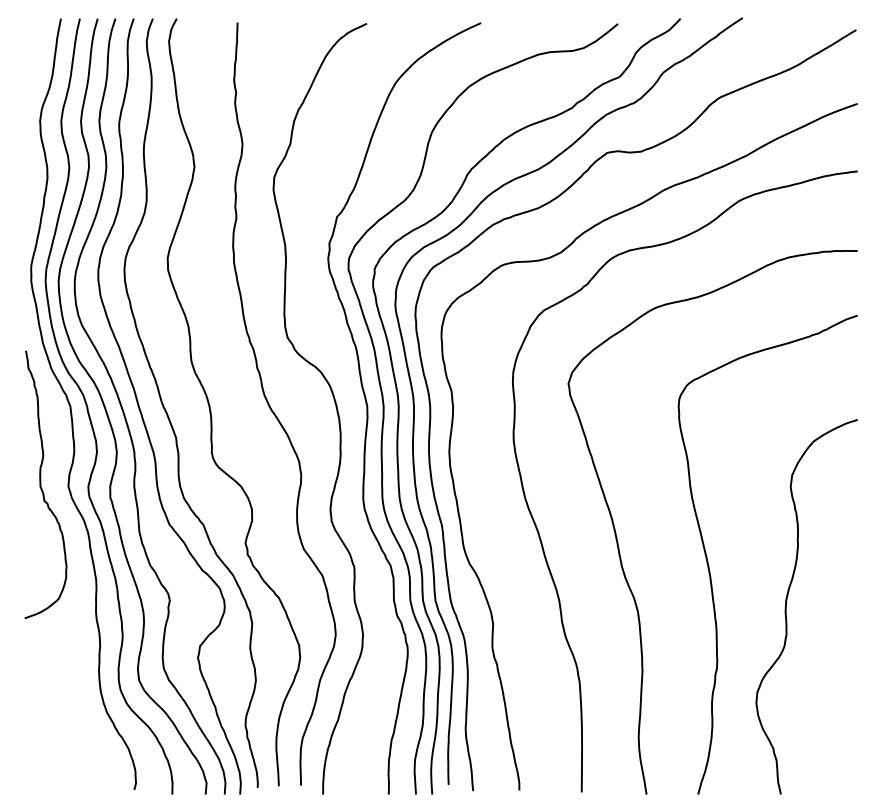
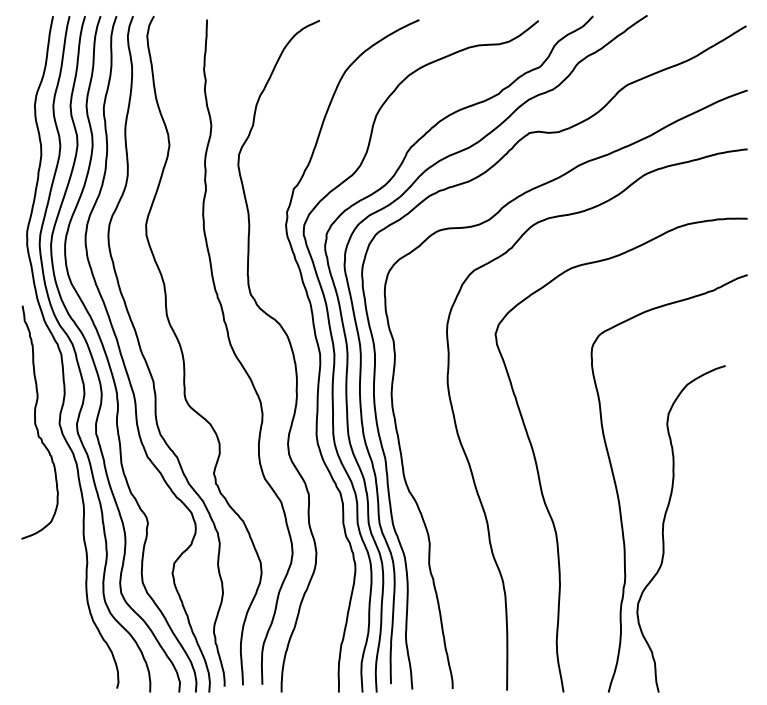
curve: (787, 602) -> (664, 525), moved

